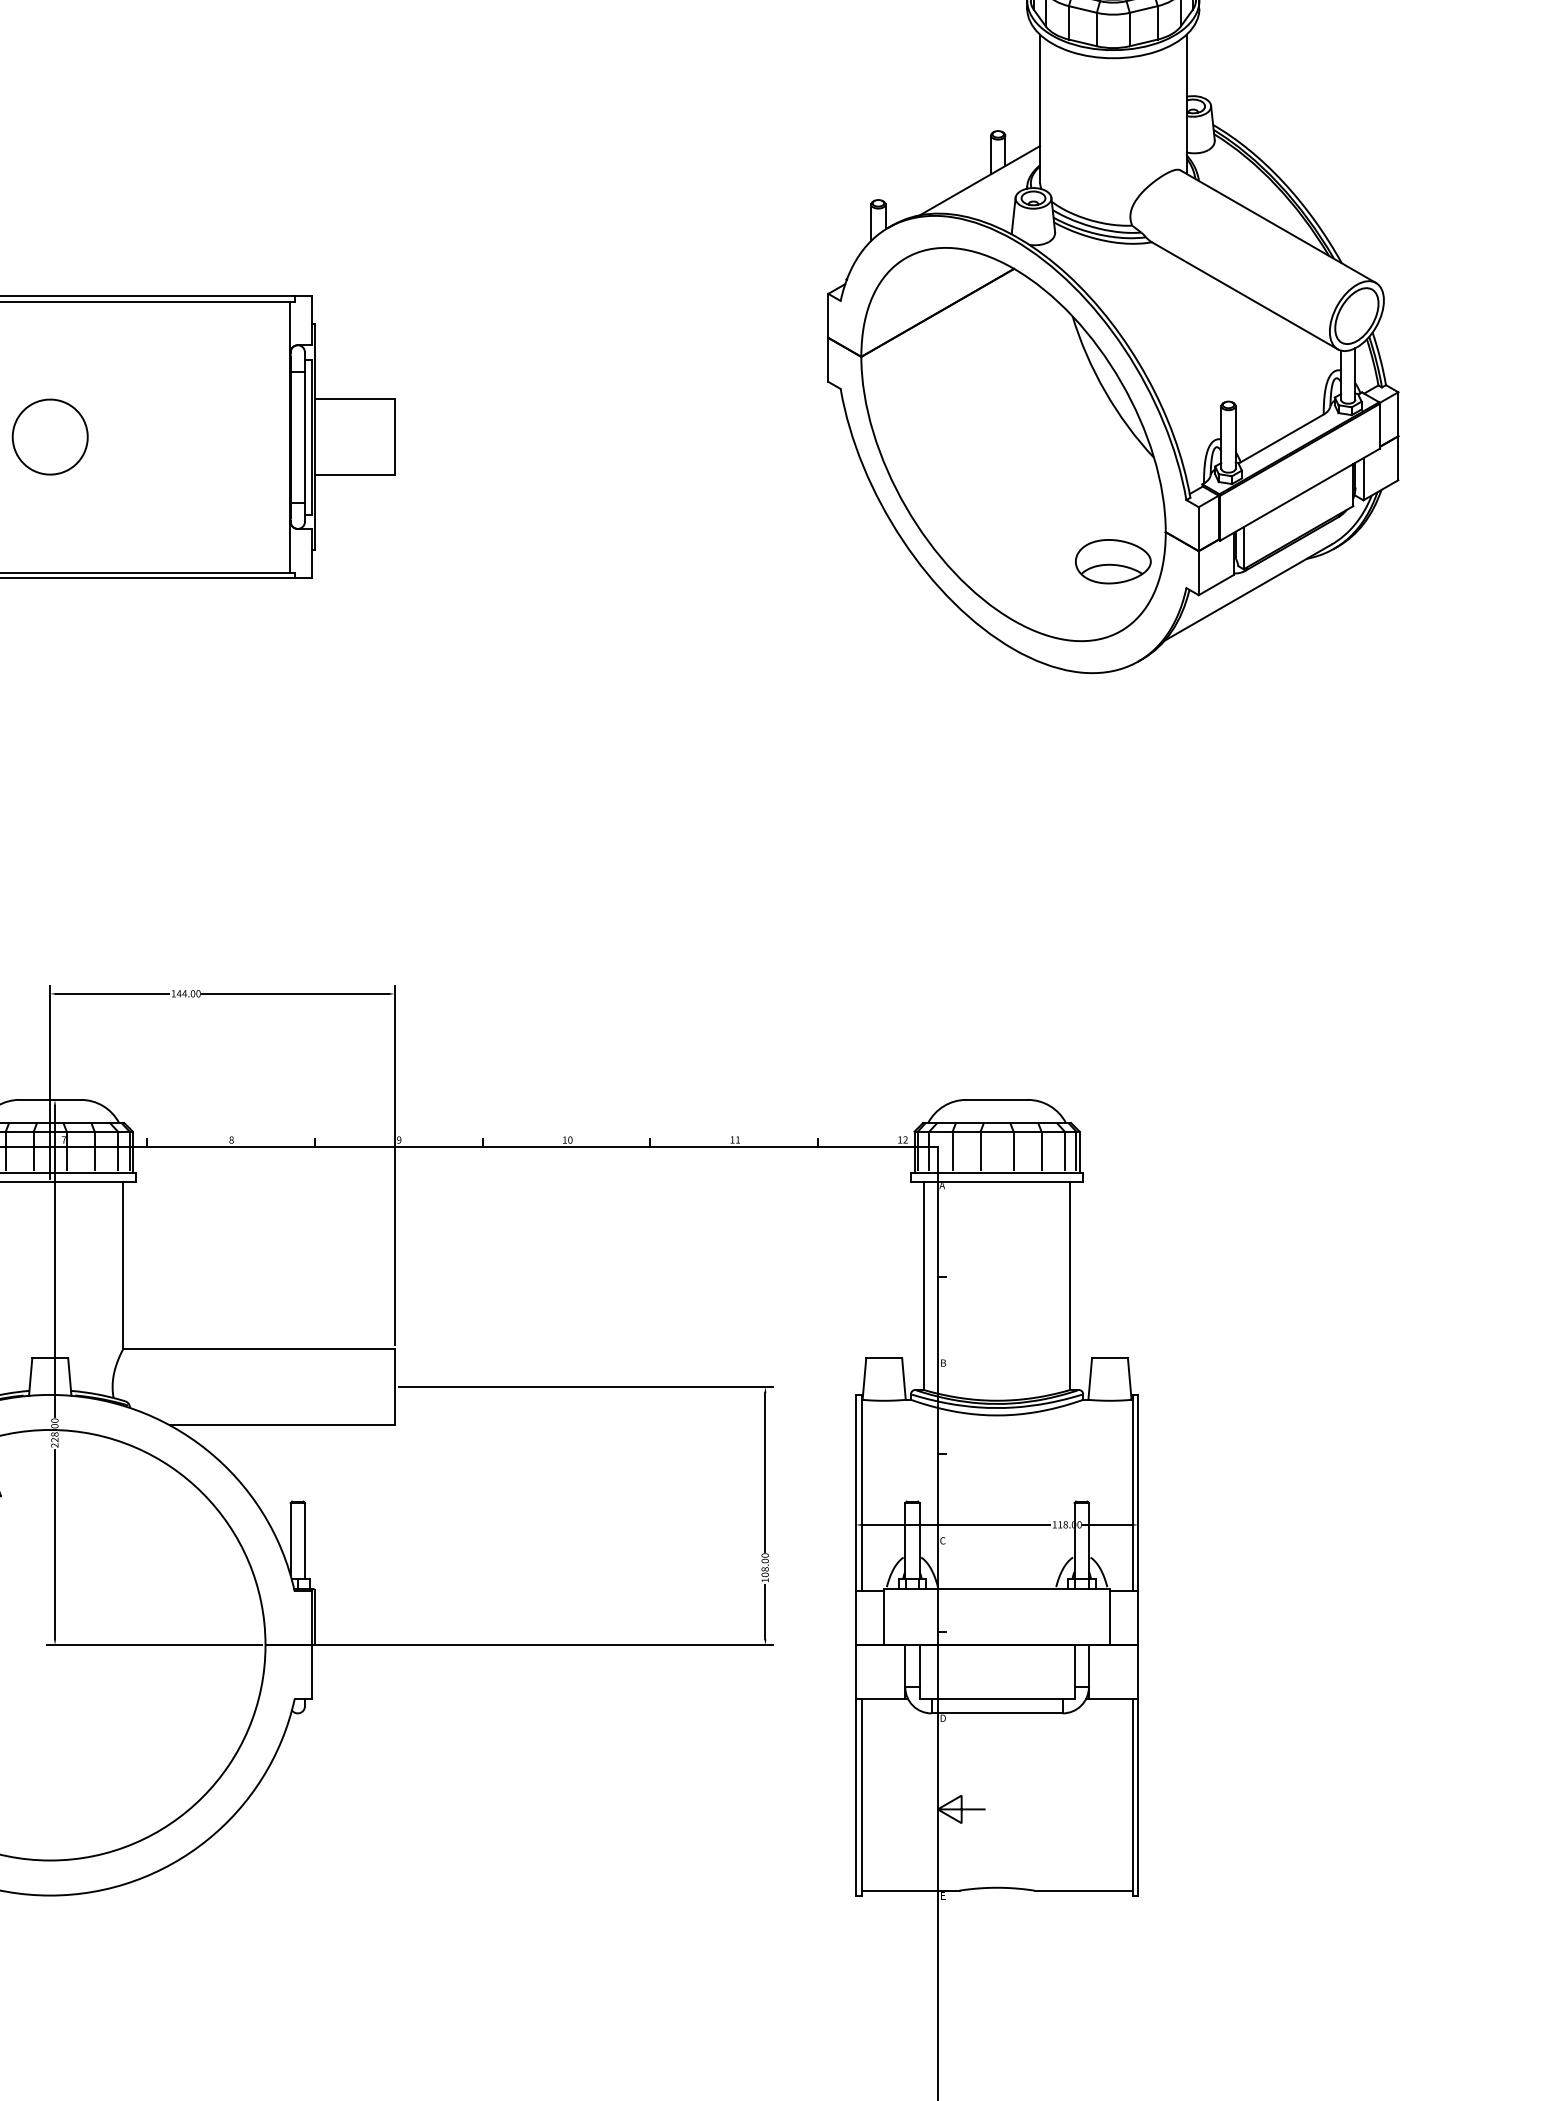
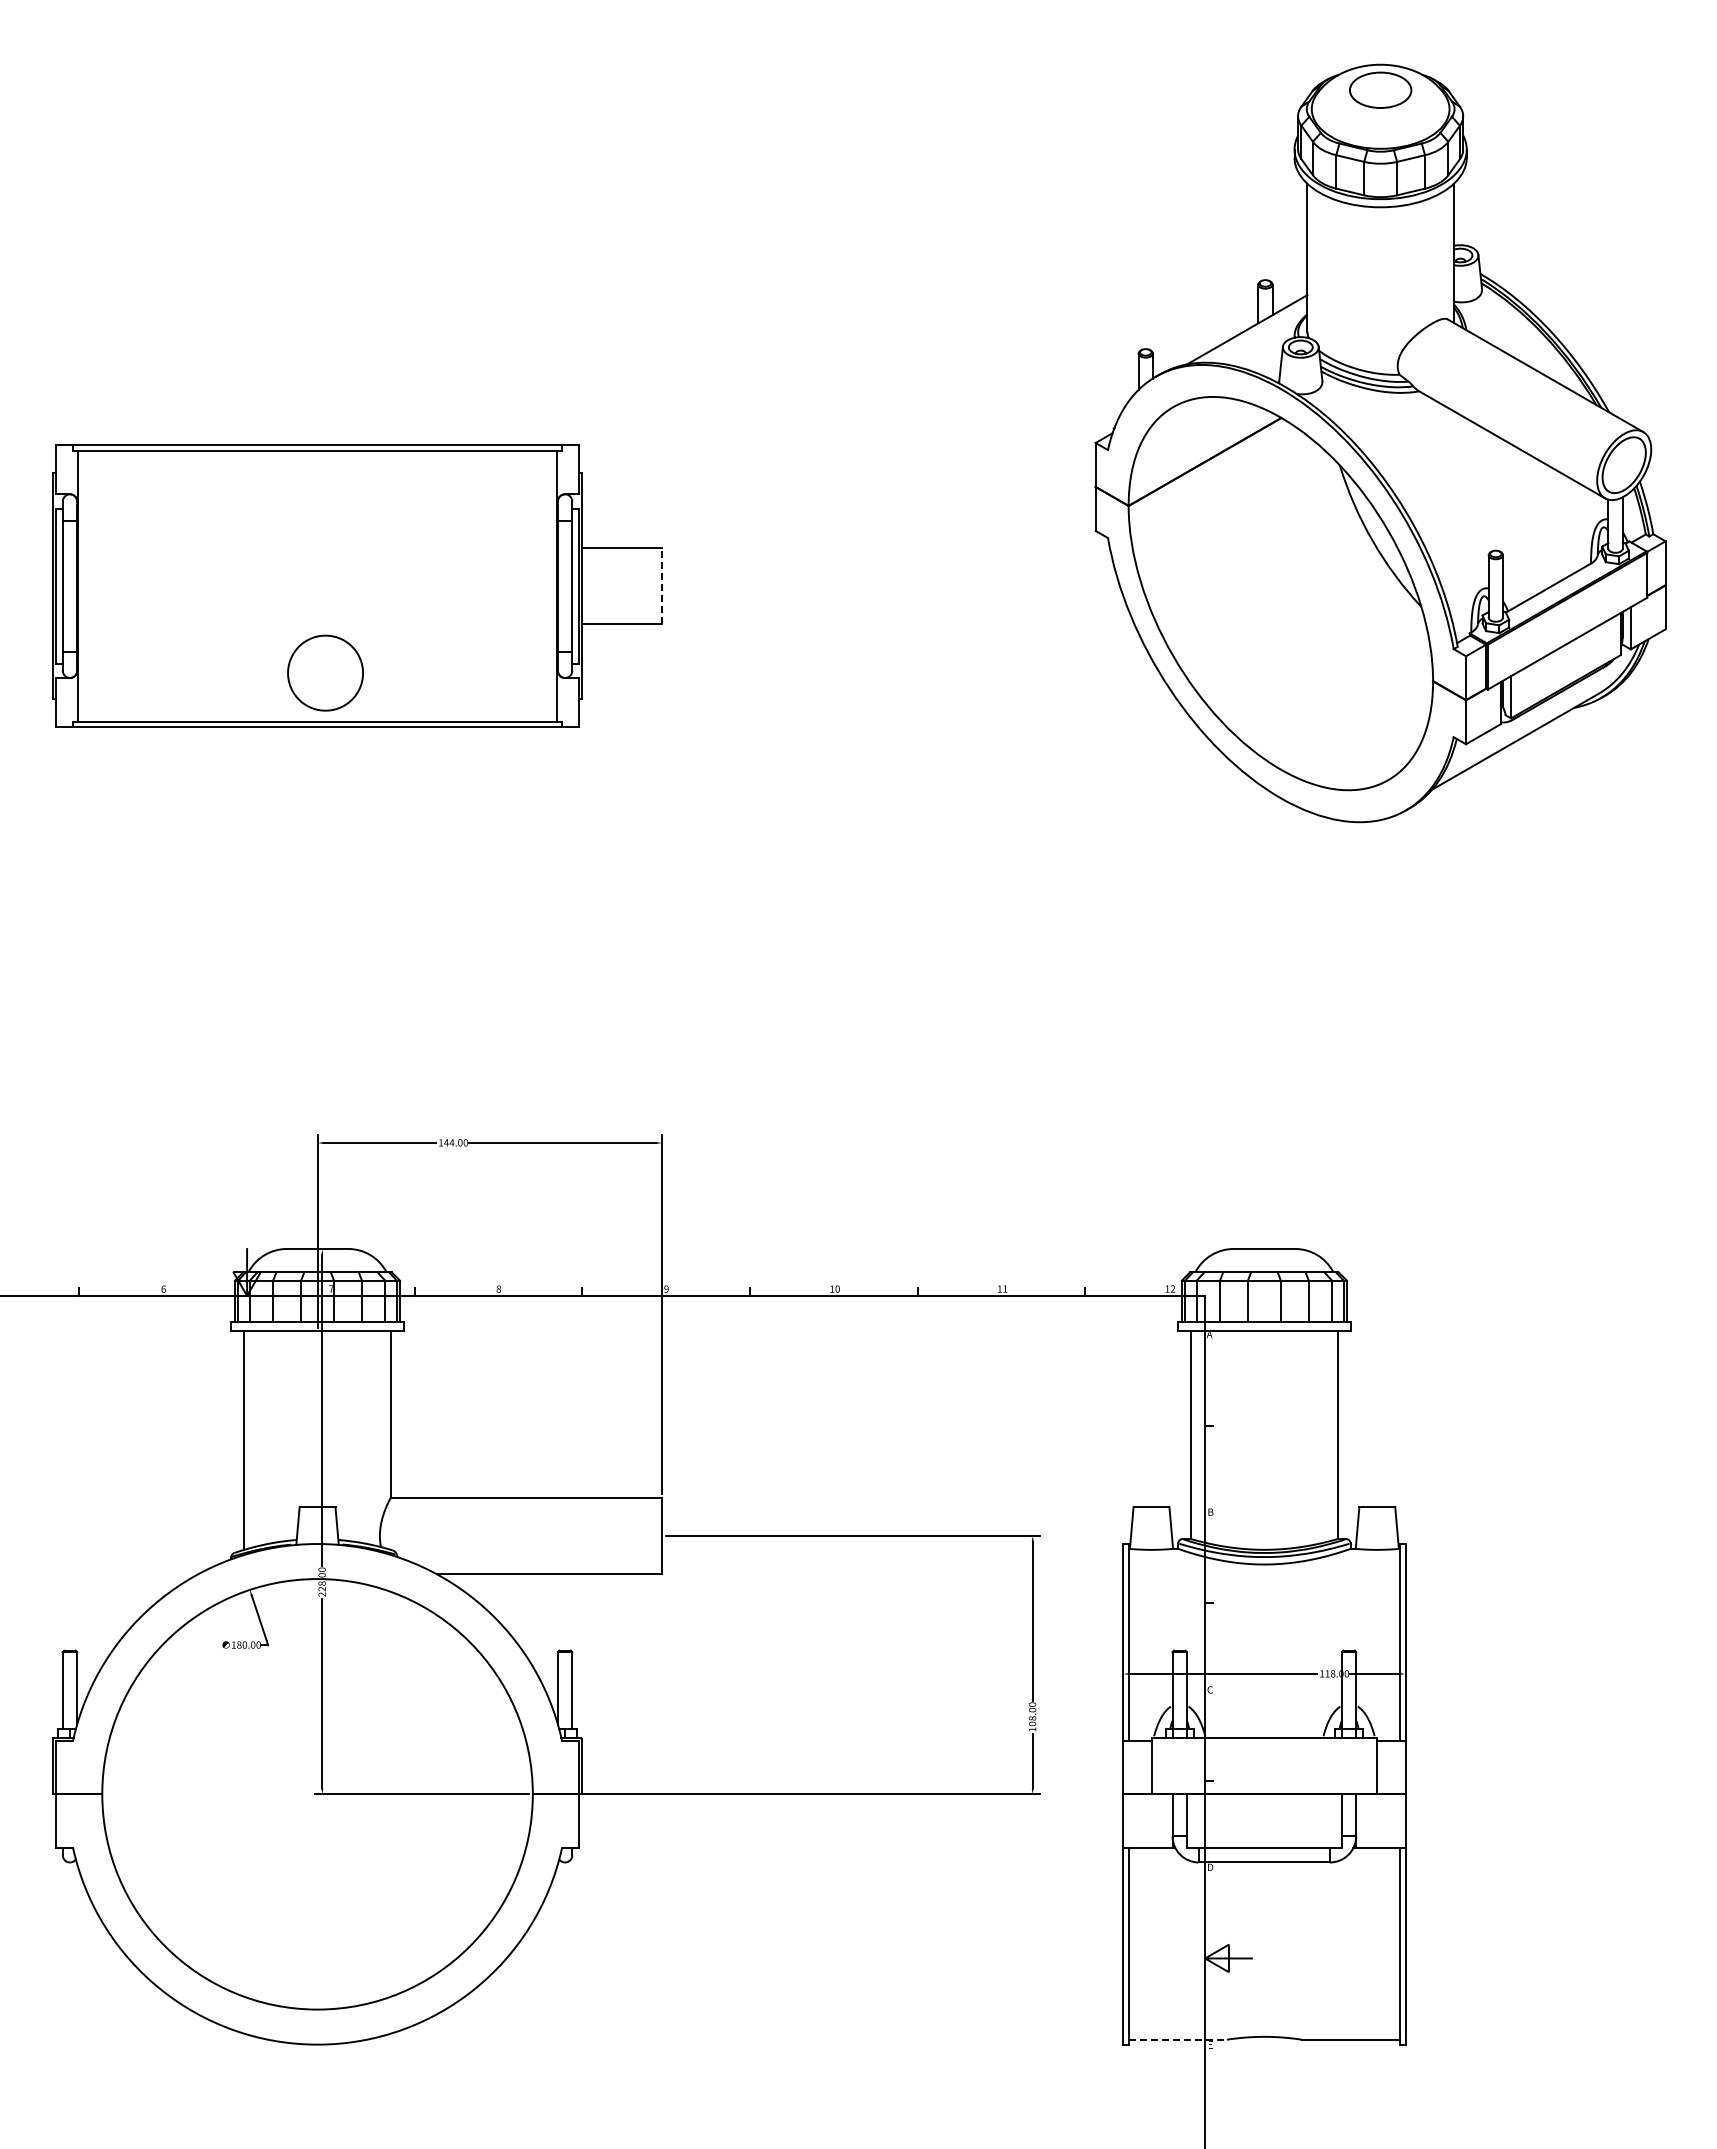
part: (50, 436) -> (325, 672), moved
line: (395, 436) -> (662, 585), solid -> dashed
part: (1113, 561) -> (1380, 710), removed
line: (910, 1890) -> (1177, 2039), solid -> dashed

